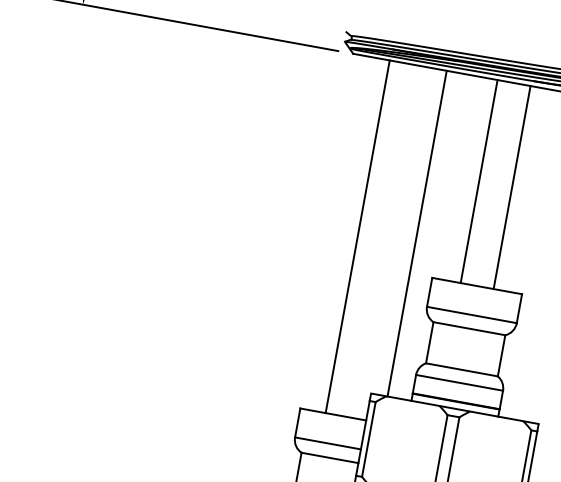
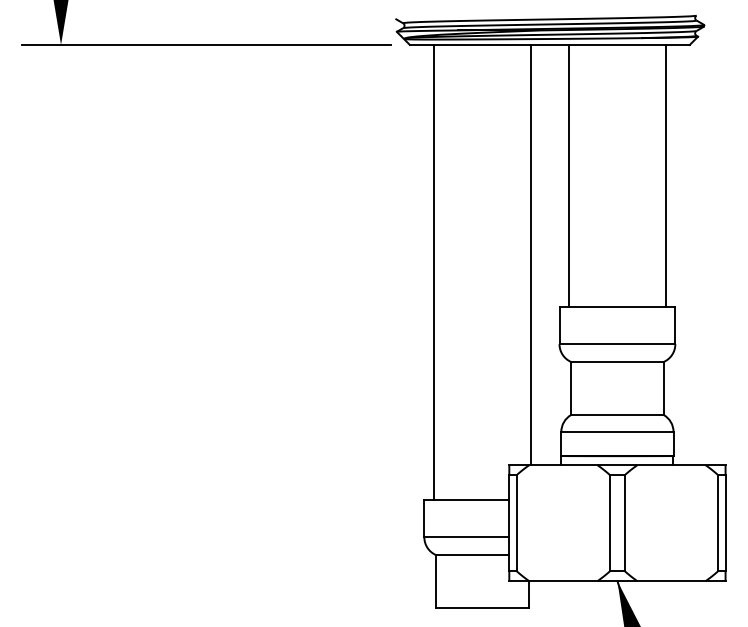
line: (479, 181) -> (569, 175), moved
line: (512, 187) -> (665, 175), moved
line: (358, 236) -> (434, 272), moved

